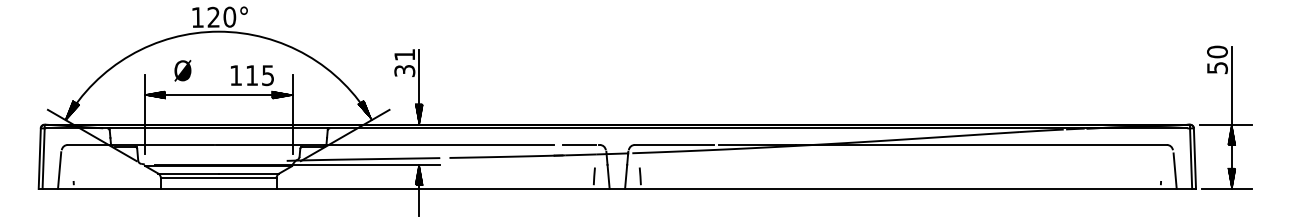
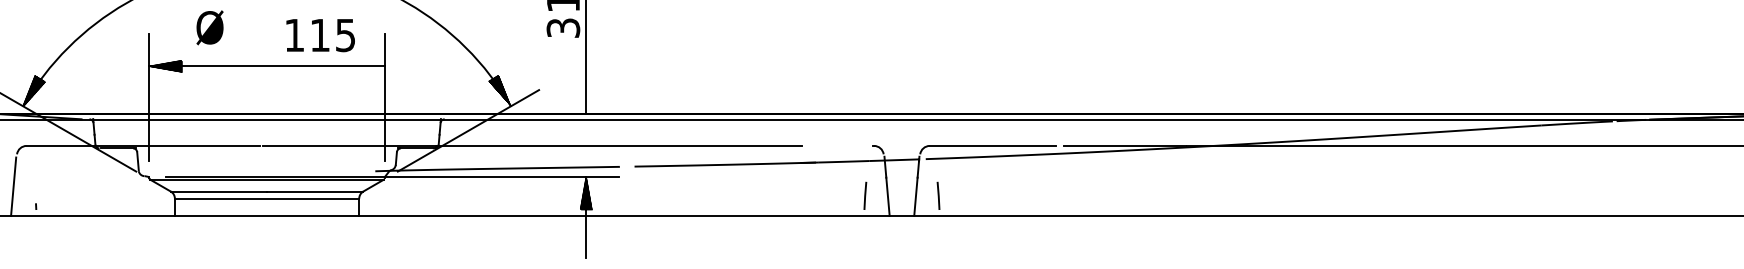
hatch: (282, 94) -> (368, 65), removed
hatch: (418, 114) -> (585, 97), removed
line: (578, 144) -> (840, 145), removed

